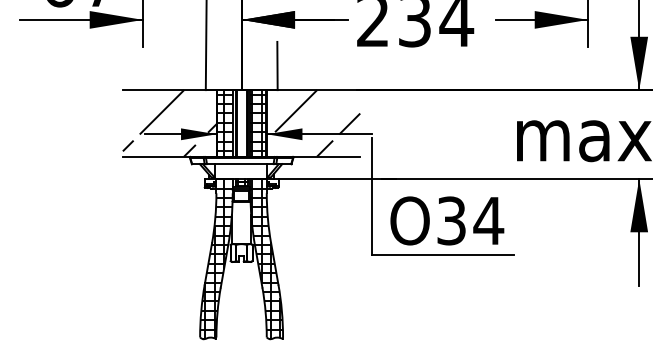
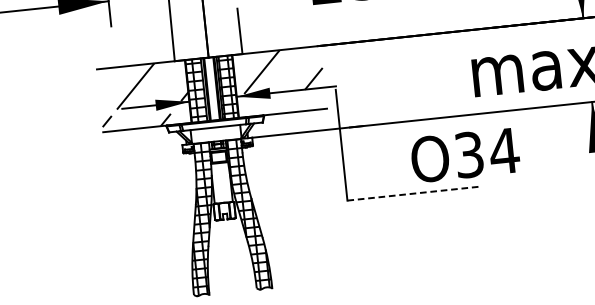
hatch: (324, 148) -> (292, 104), removed
text: (447, 220) -> (465, 154), moved
line: (443, 255) -> (415, 193), solid -> dashed

